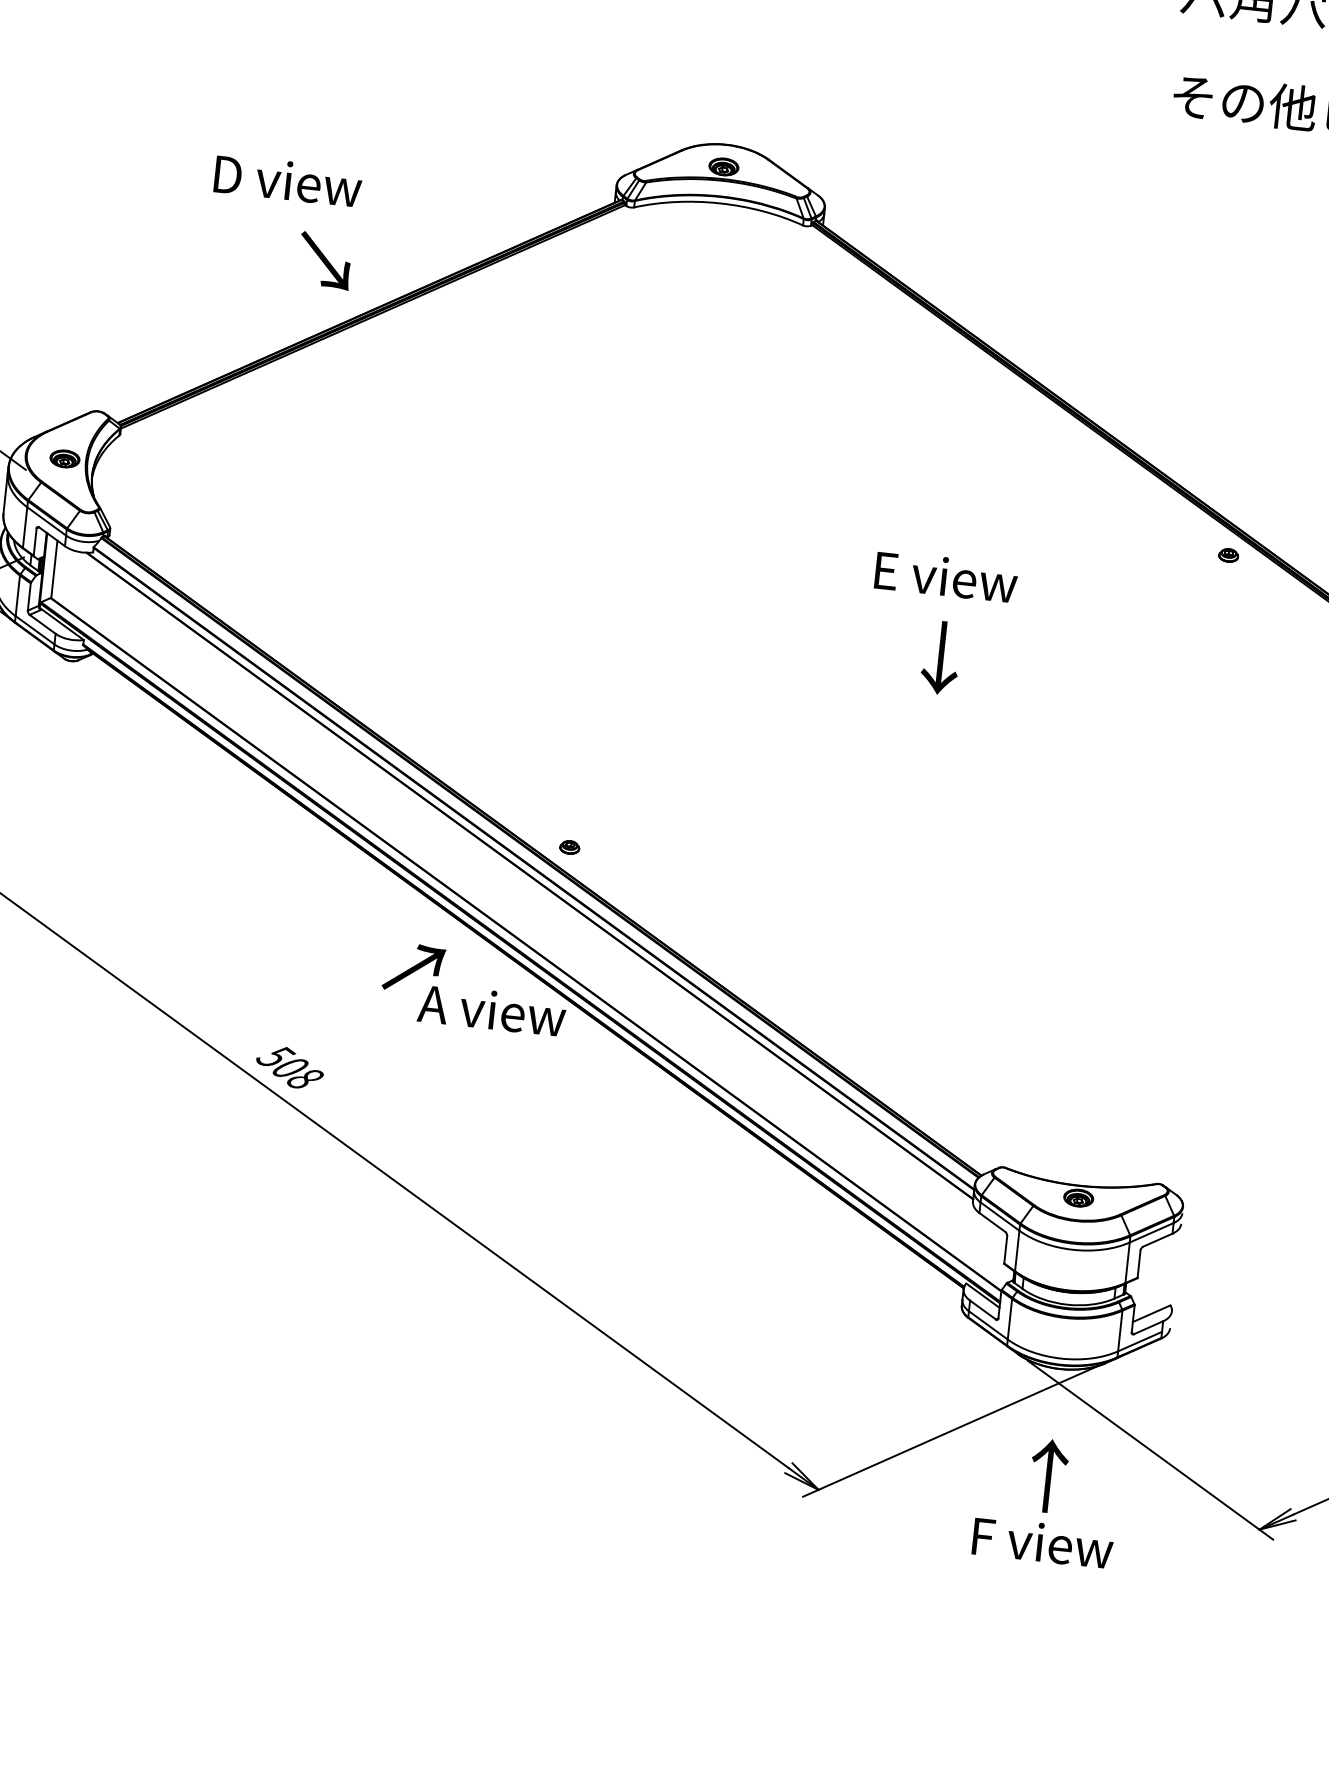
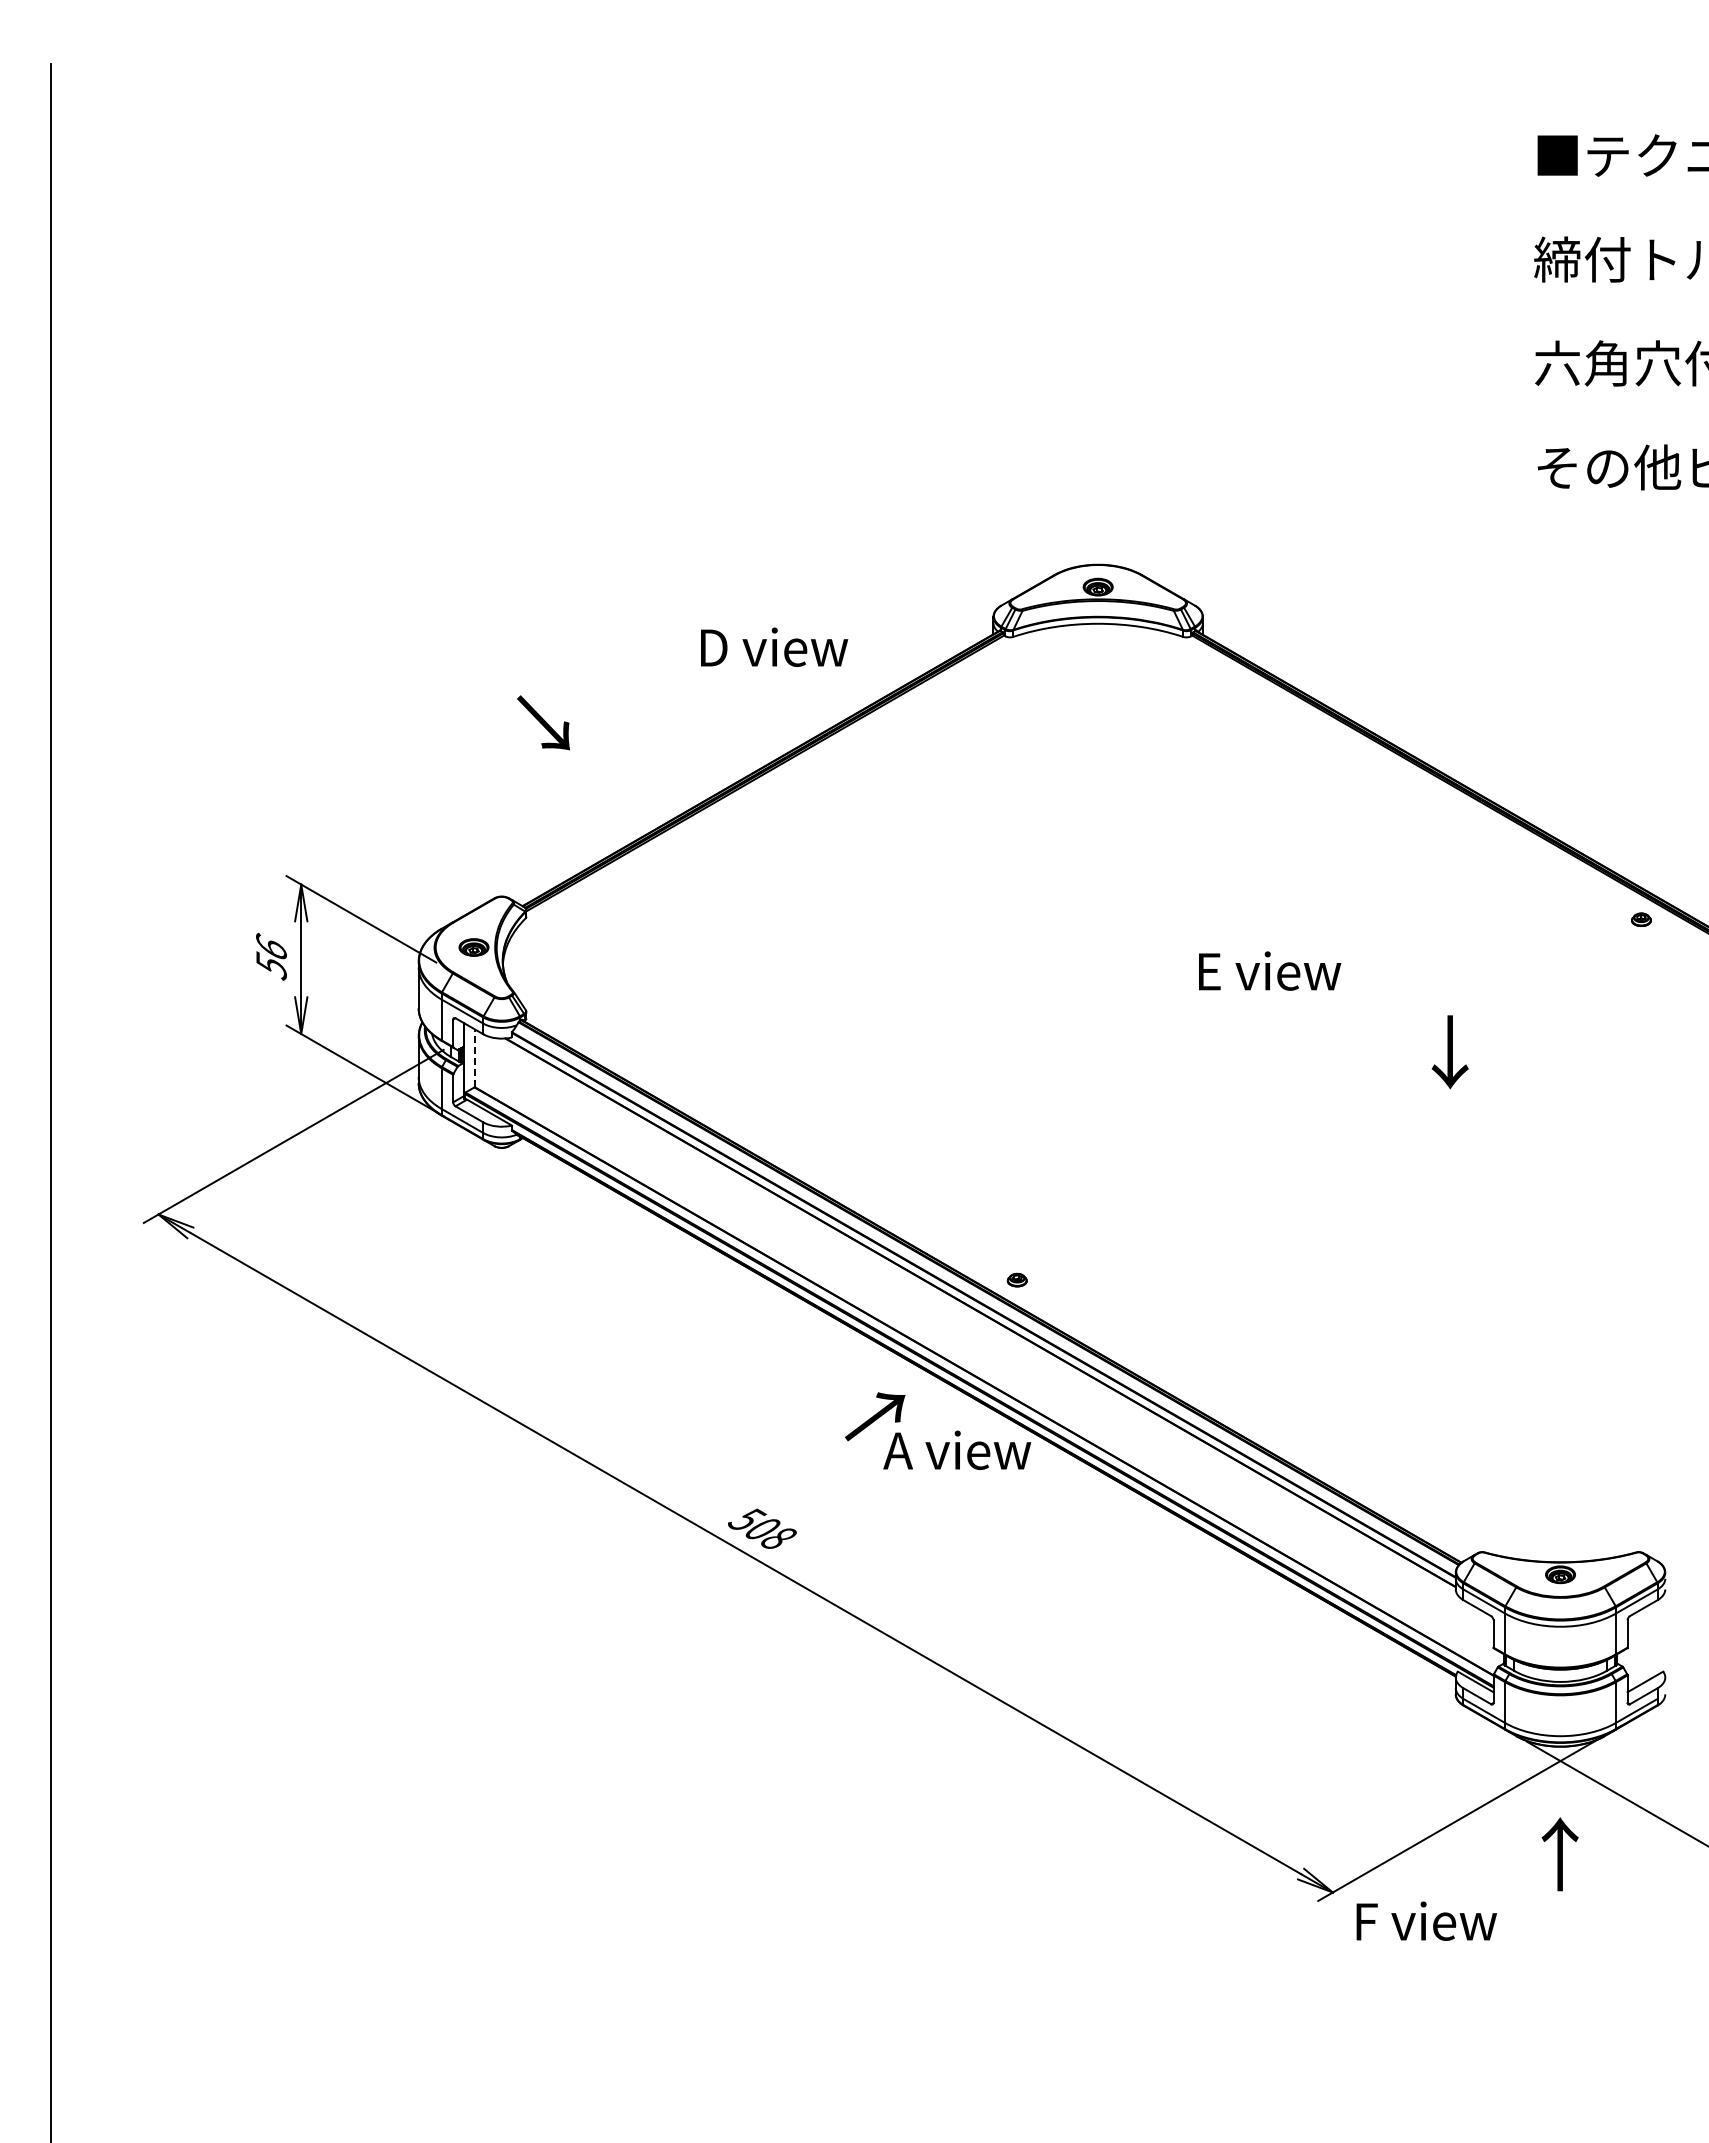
text: (288, 180) -> (774, 646), moved
text: (325, 260) -> (543, 722), moved
line: (54, 569) -> (475, 1058), solid -> dashed
text: (946, 576) -> (1270, 970), moved
text: (940, 658) -> (1449, 1052), moved
text: (1042, 1541) -> (1426, 1920), moved

